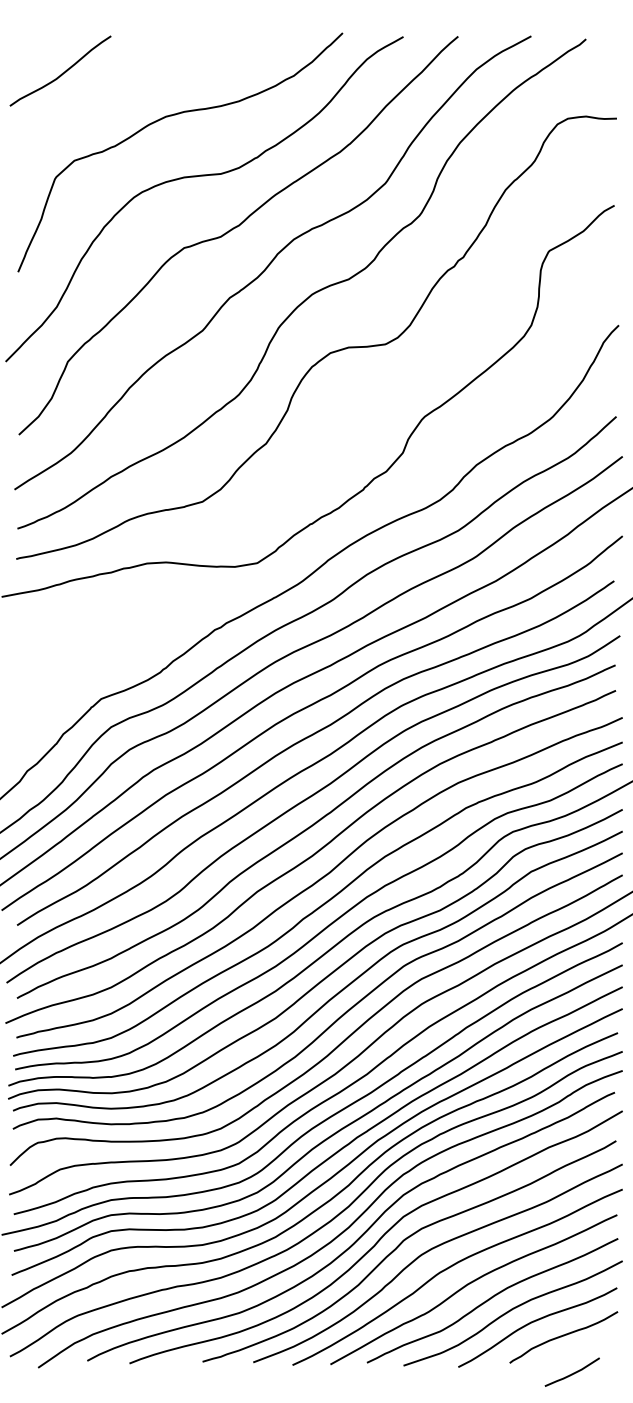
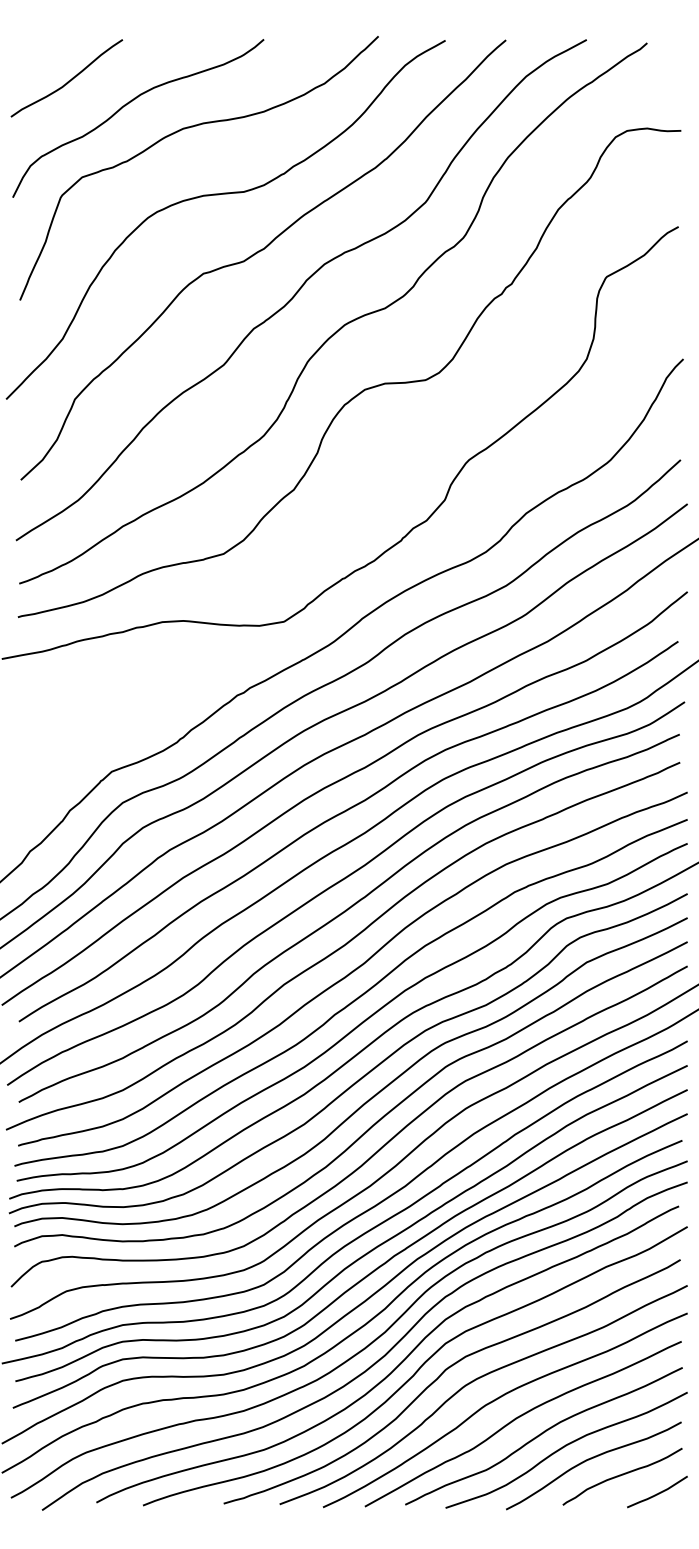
curve: (115, 95) -> (127, 105), added
curve: (571, 1373) -> (656, 1493), moved

